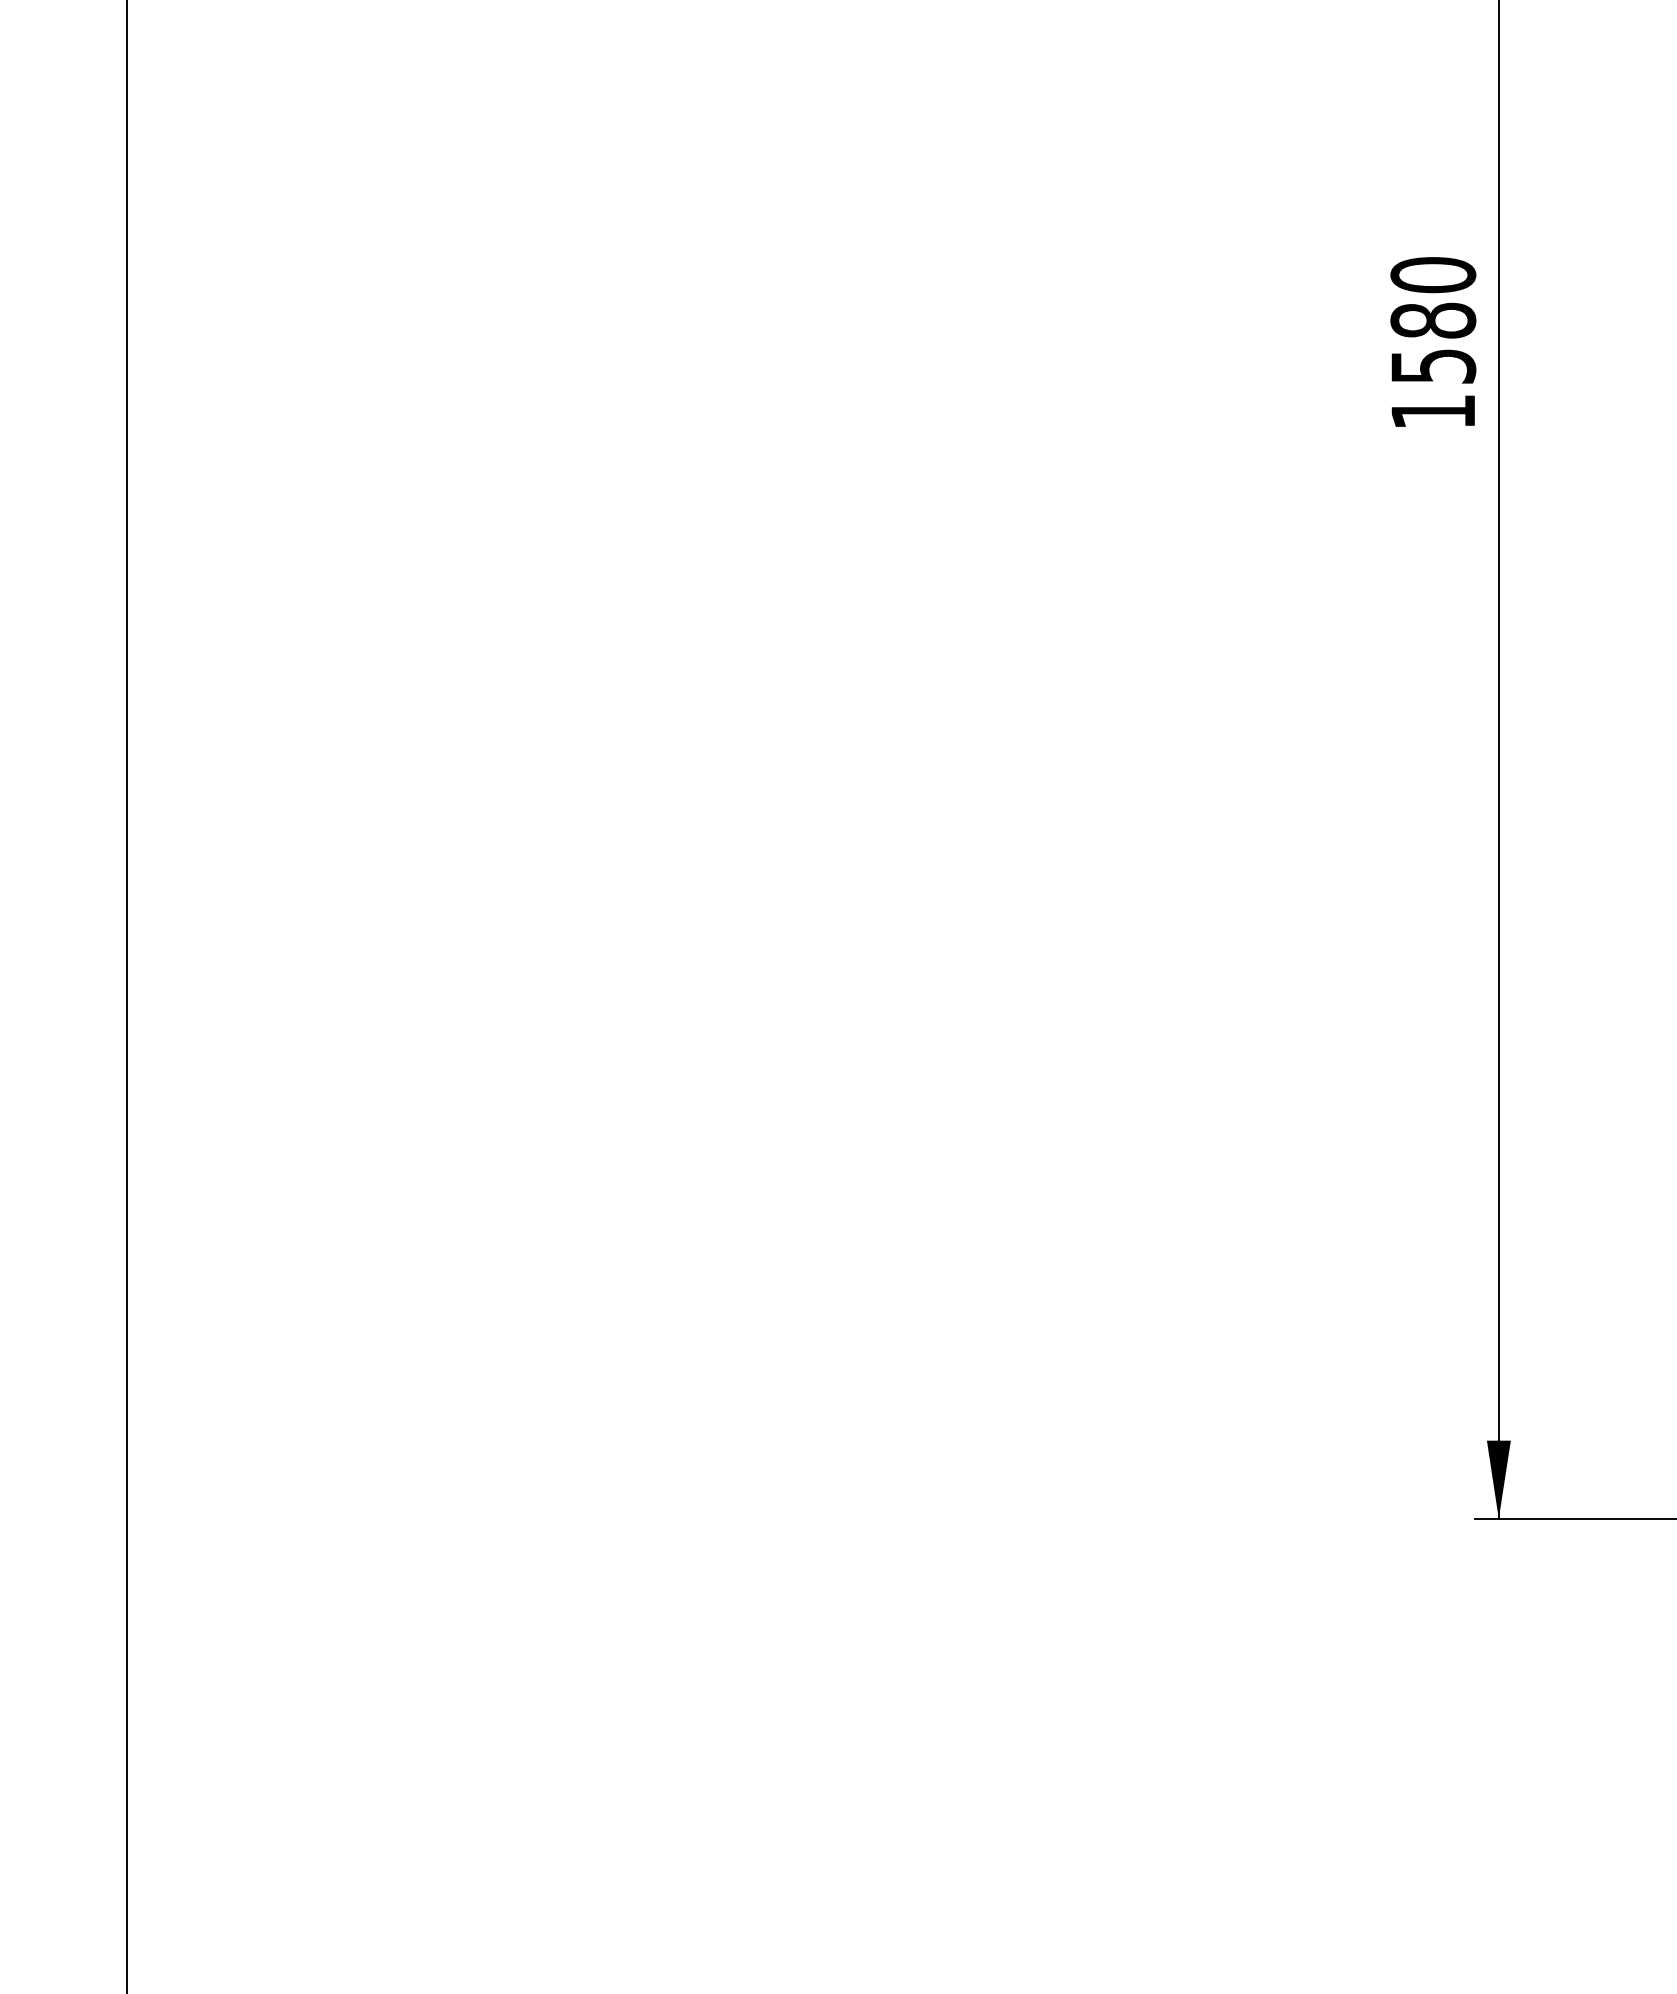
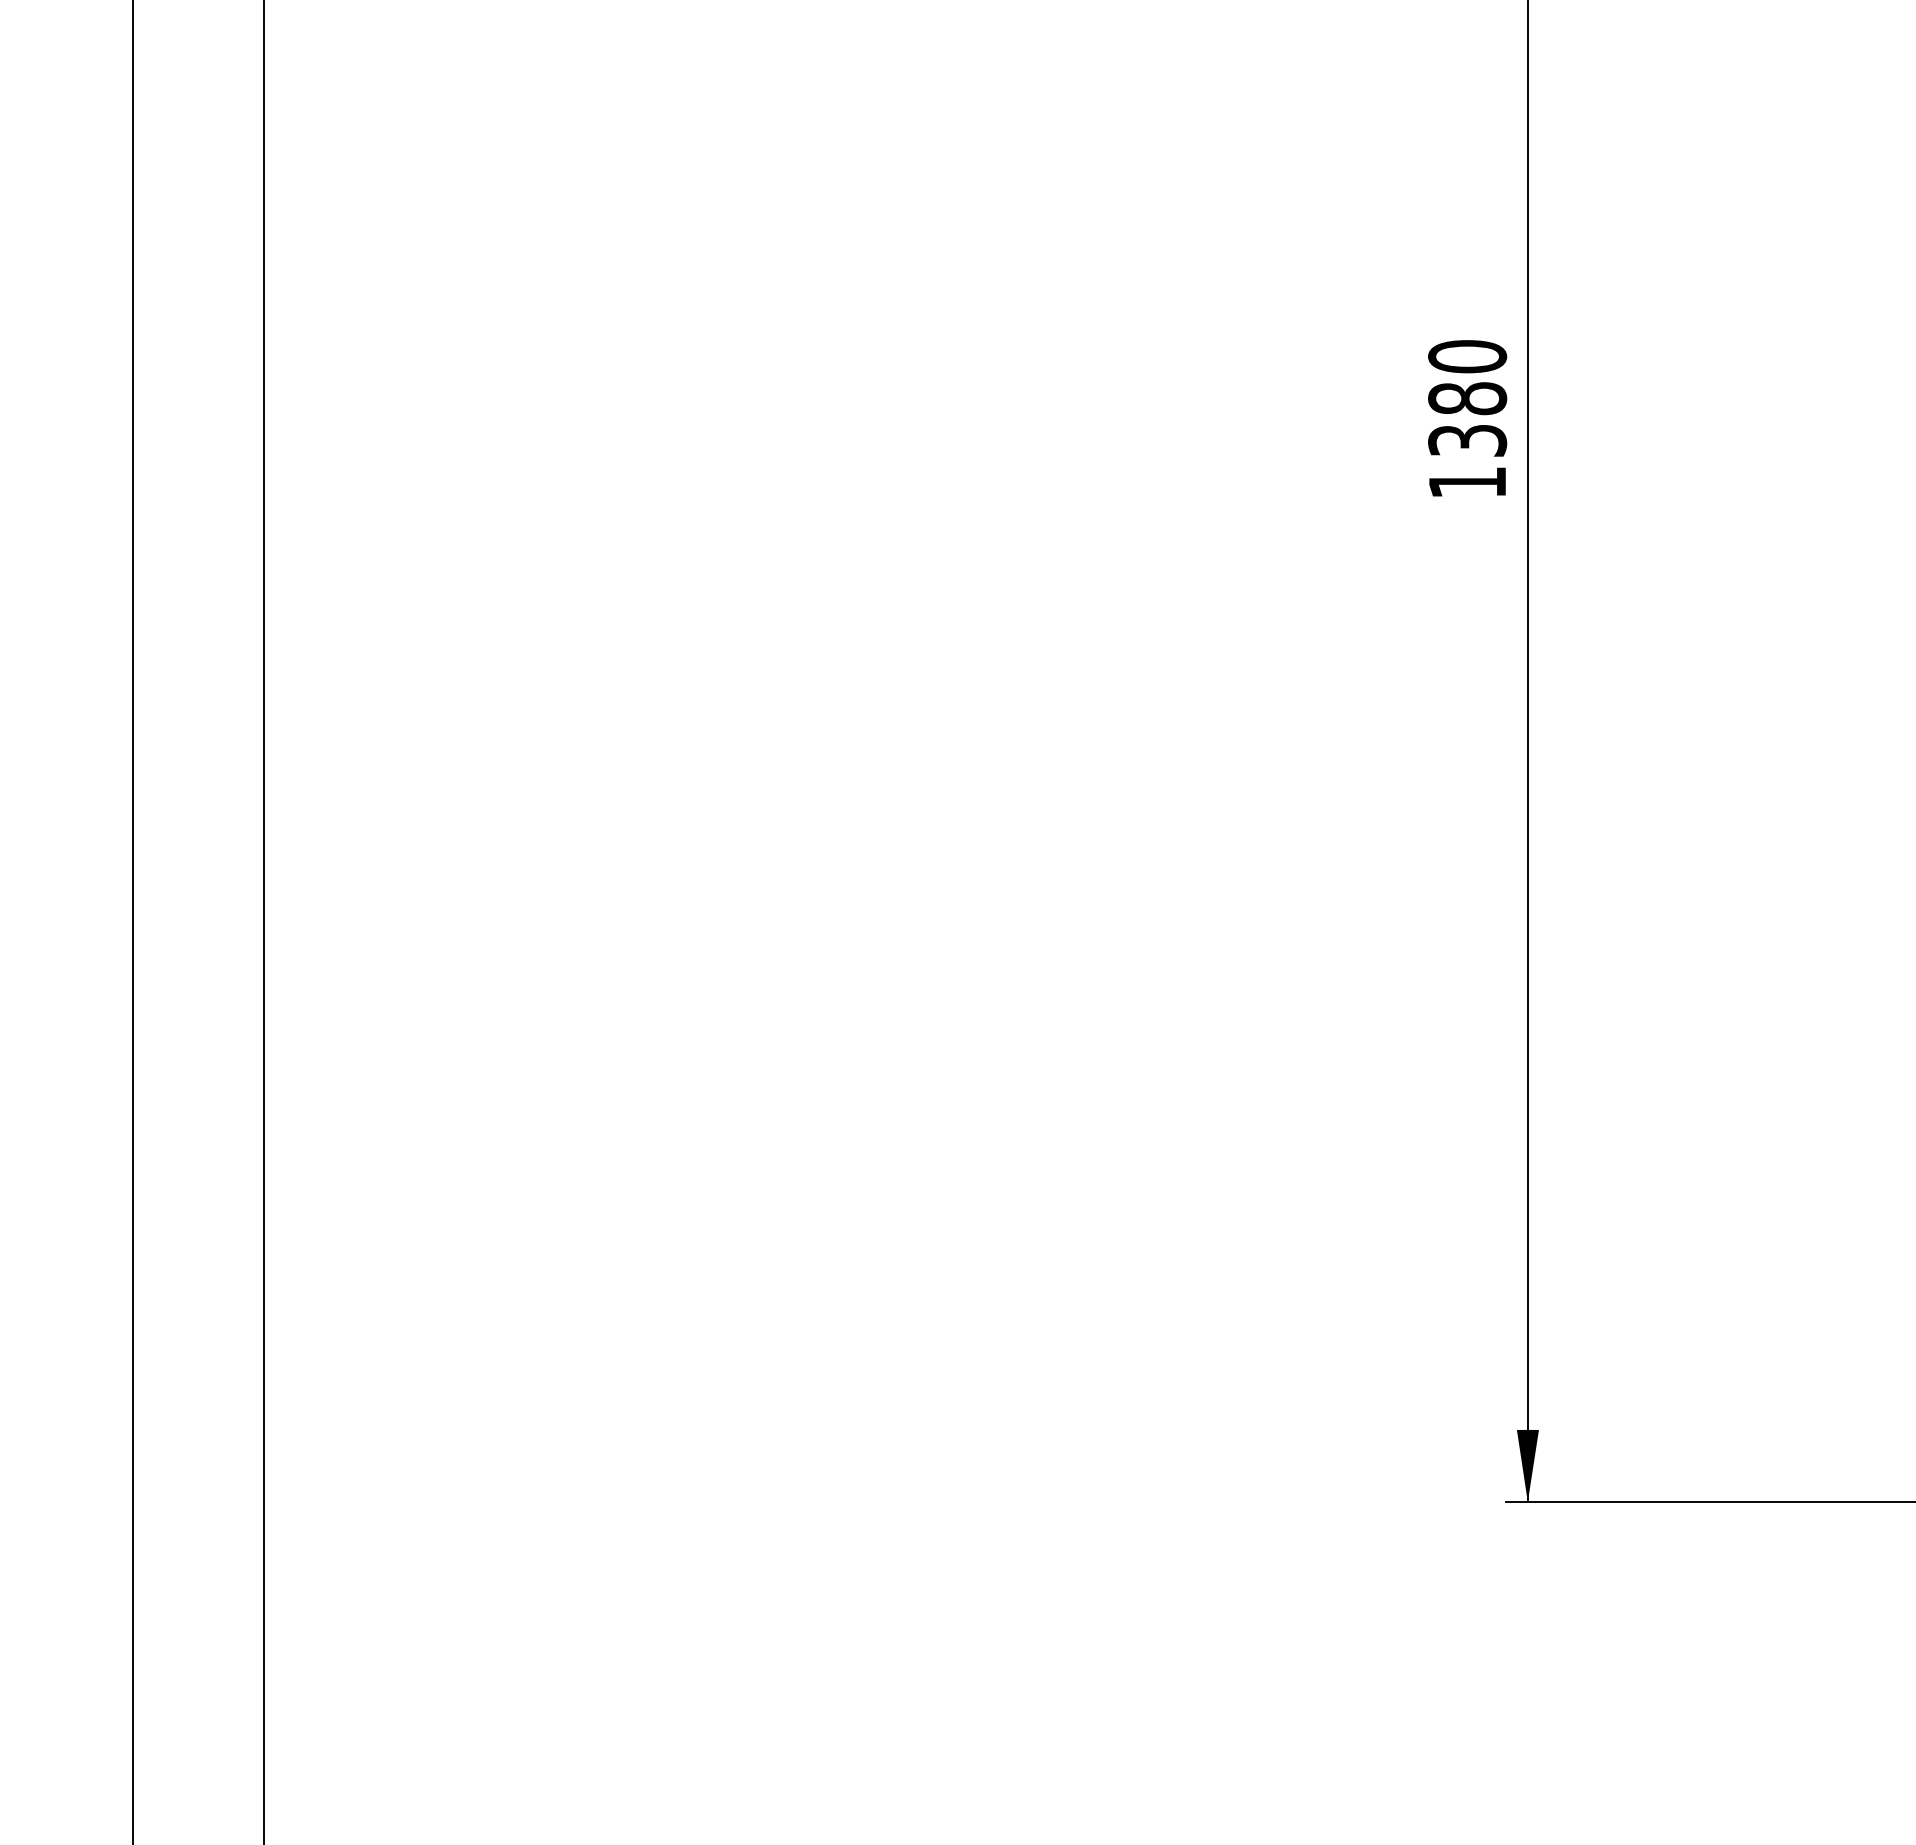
text: (1433, 366) -> (1467, 440), 1580 -> 1380

